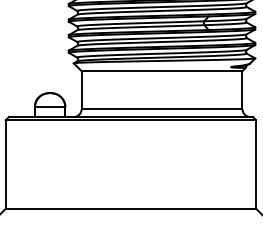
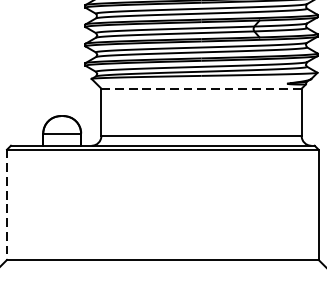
line: (162, 71) -> (202, 89), solid -> dashed
line: (5, 164) -> (6, 204), solid -> dashed

